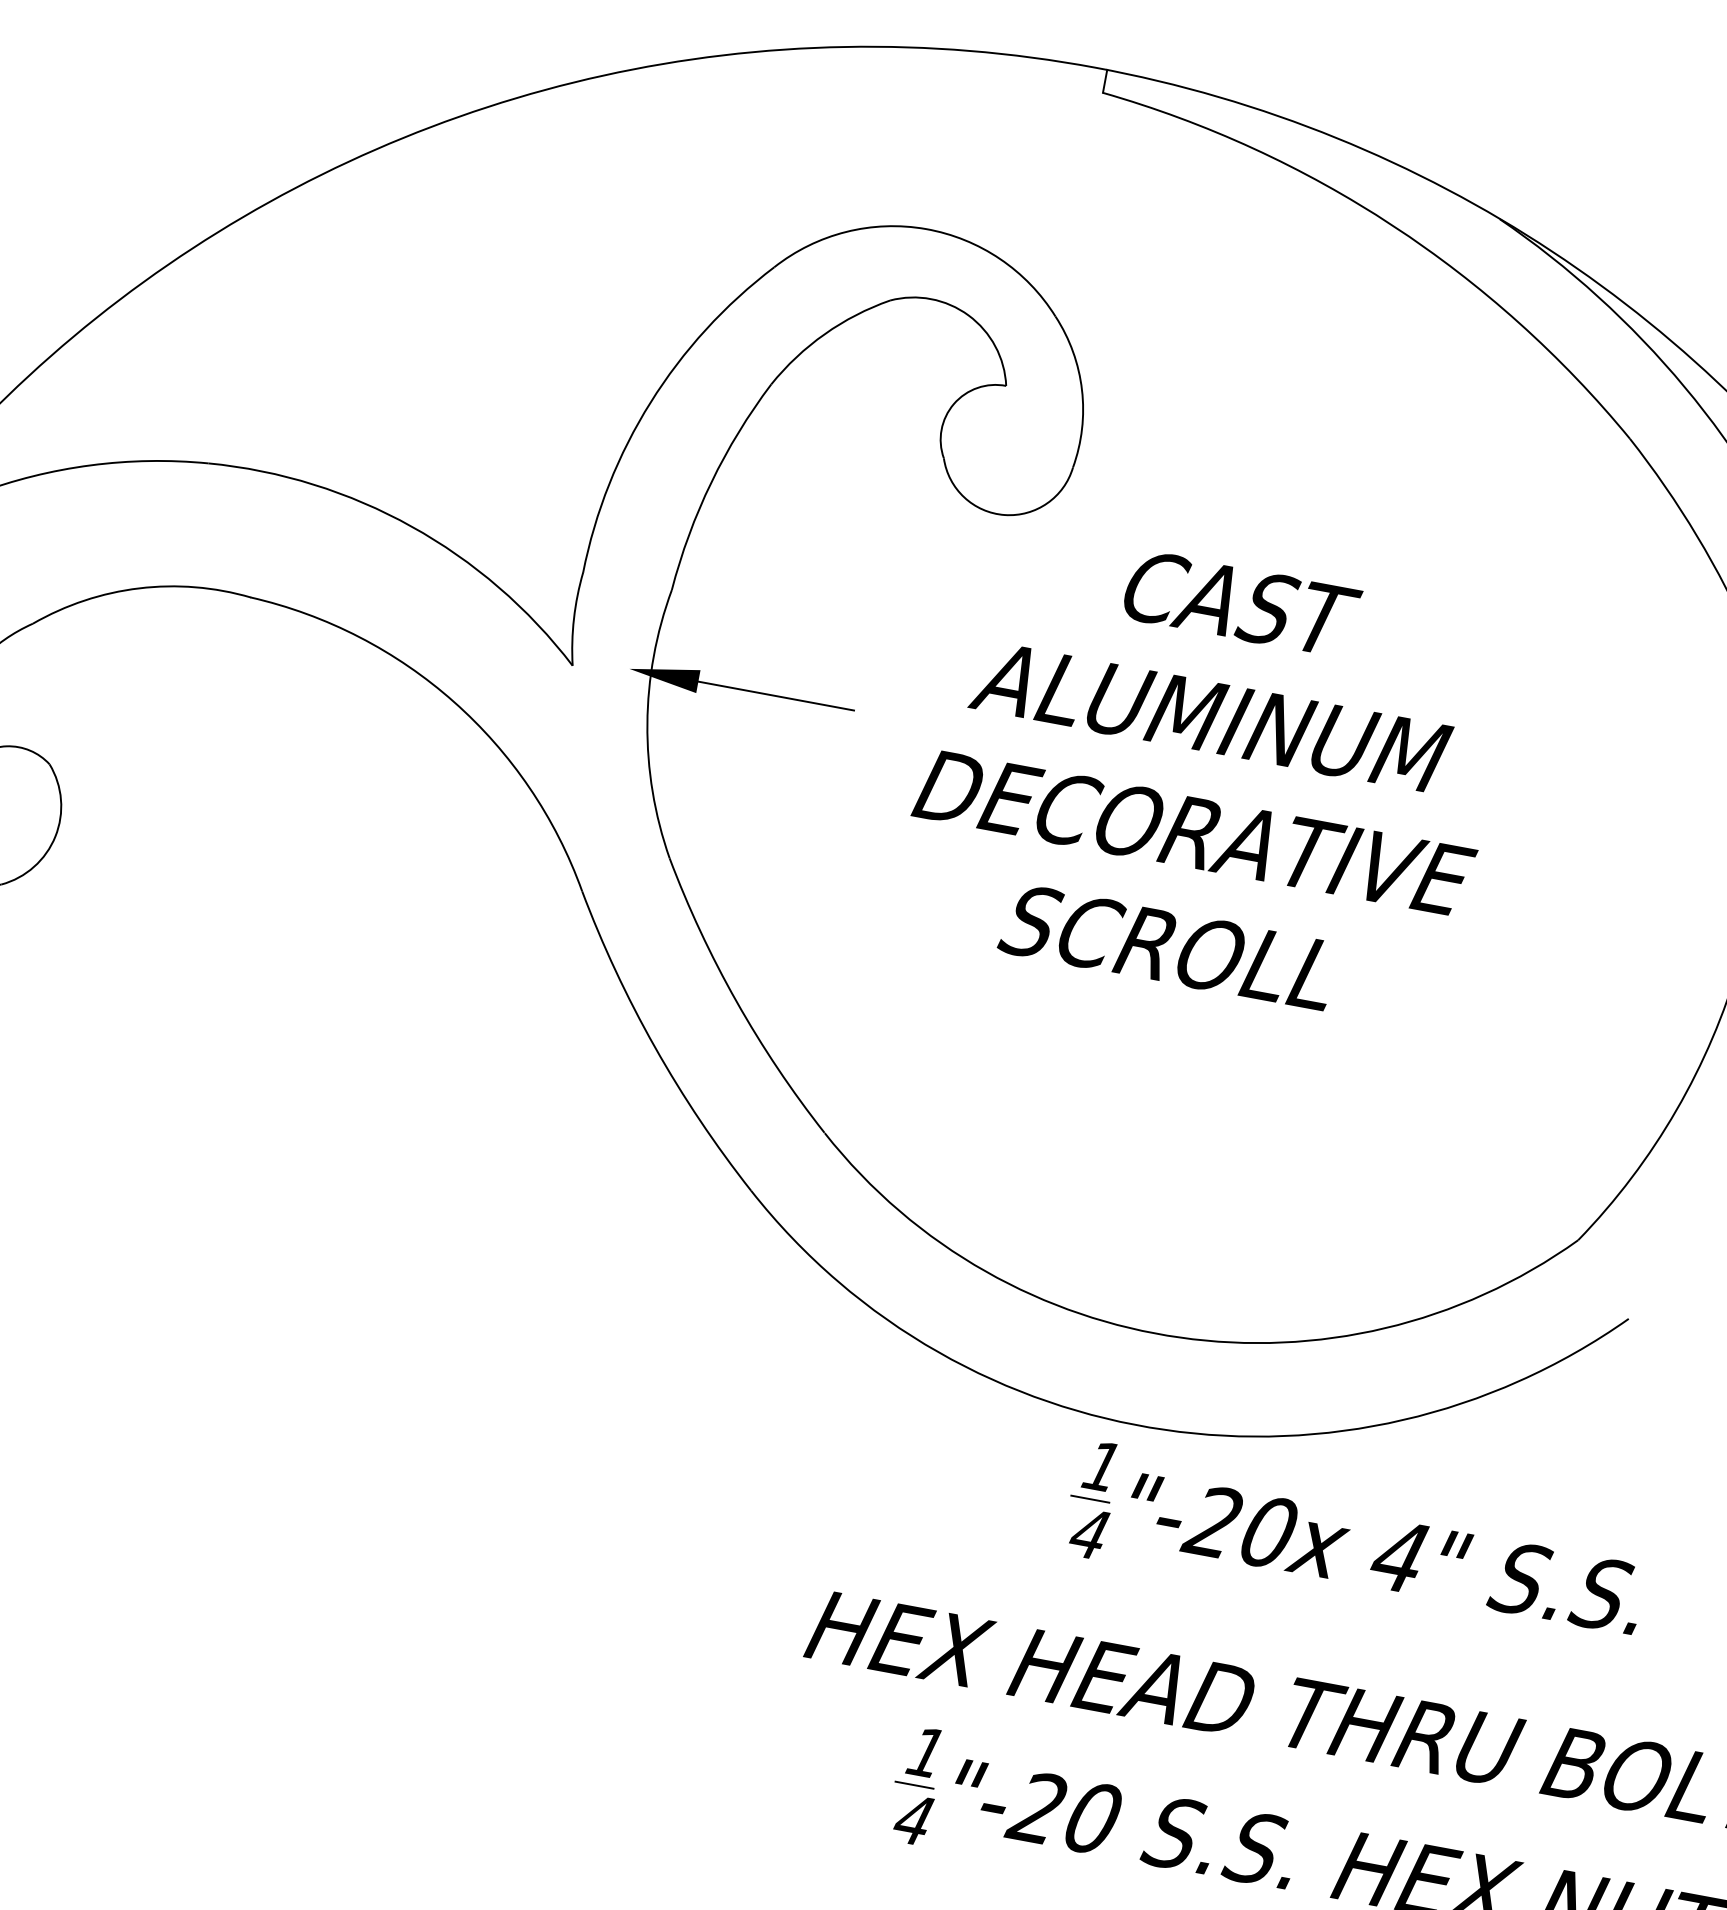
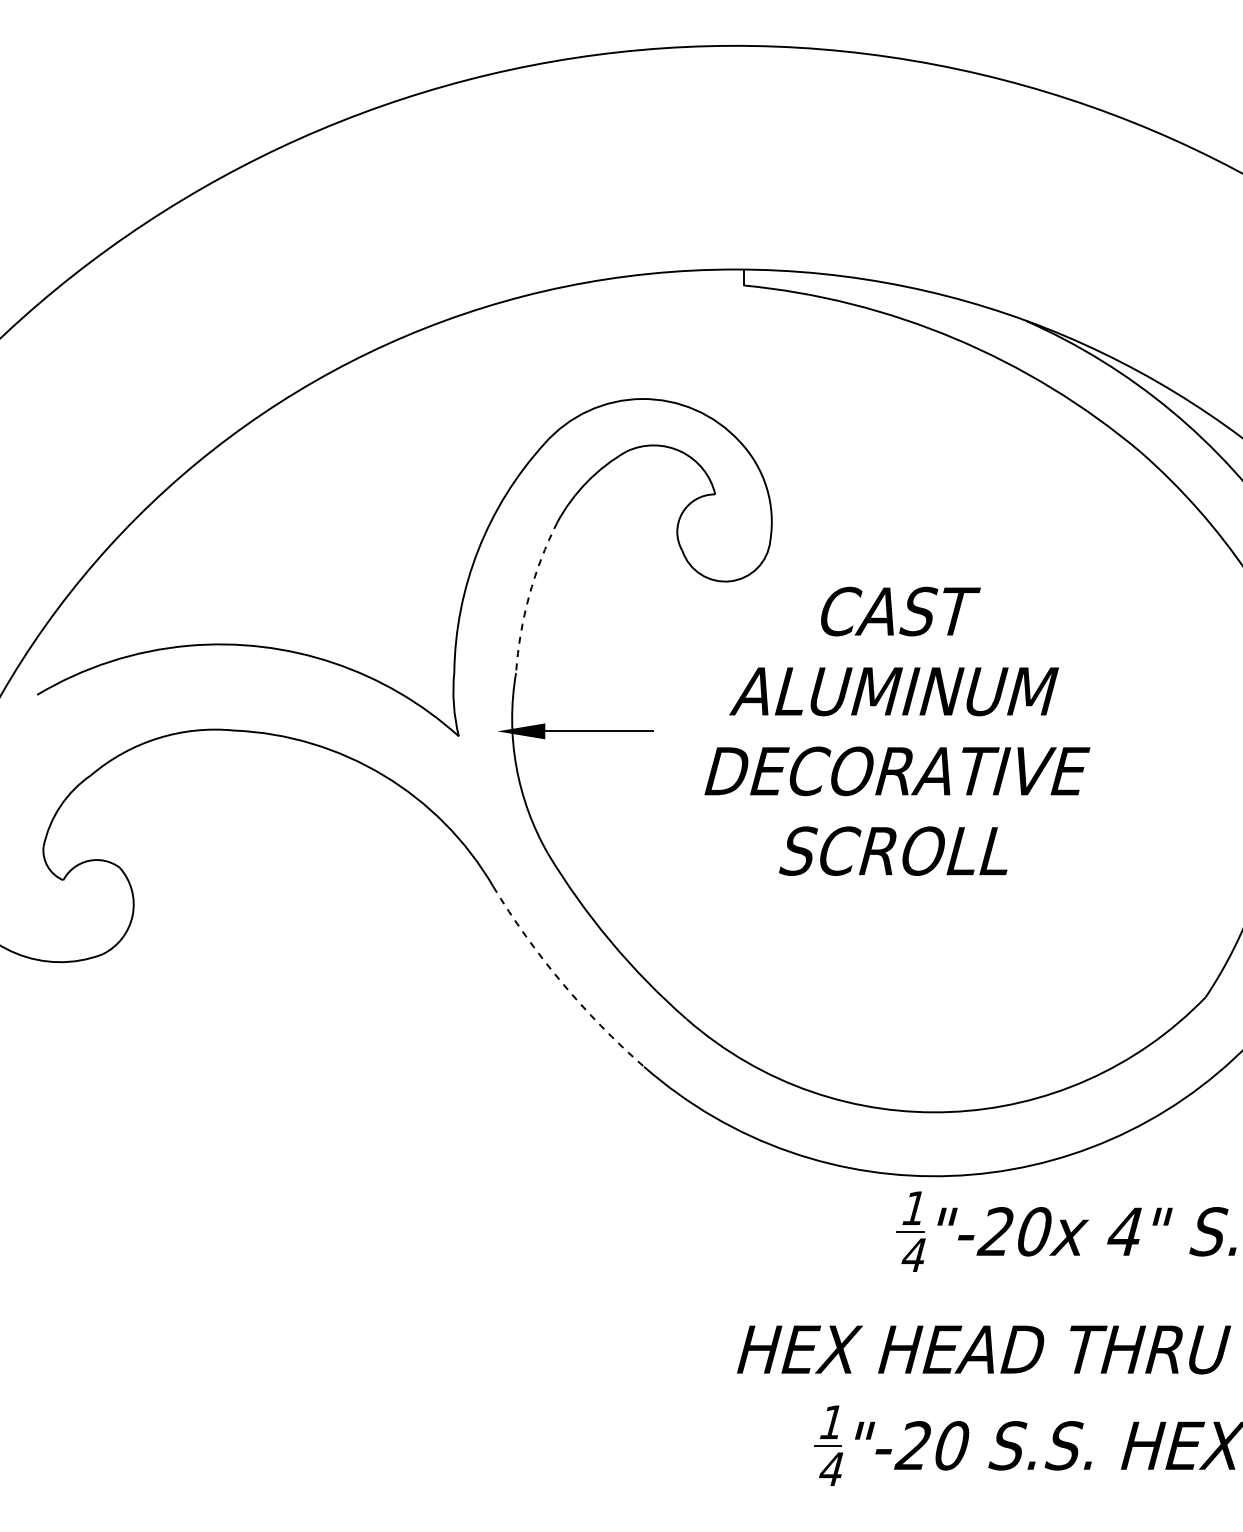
arc: (711, 481) -> (529, 595), solid -> dashed
arc: (654, 1047) -> (561, 982), solid -> dashed

